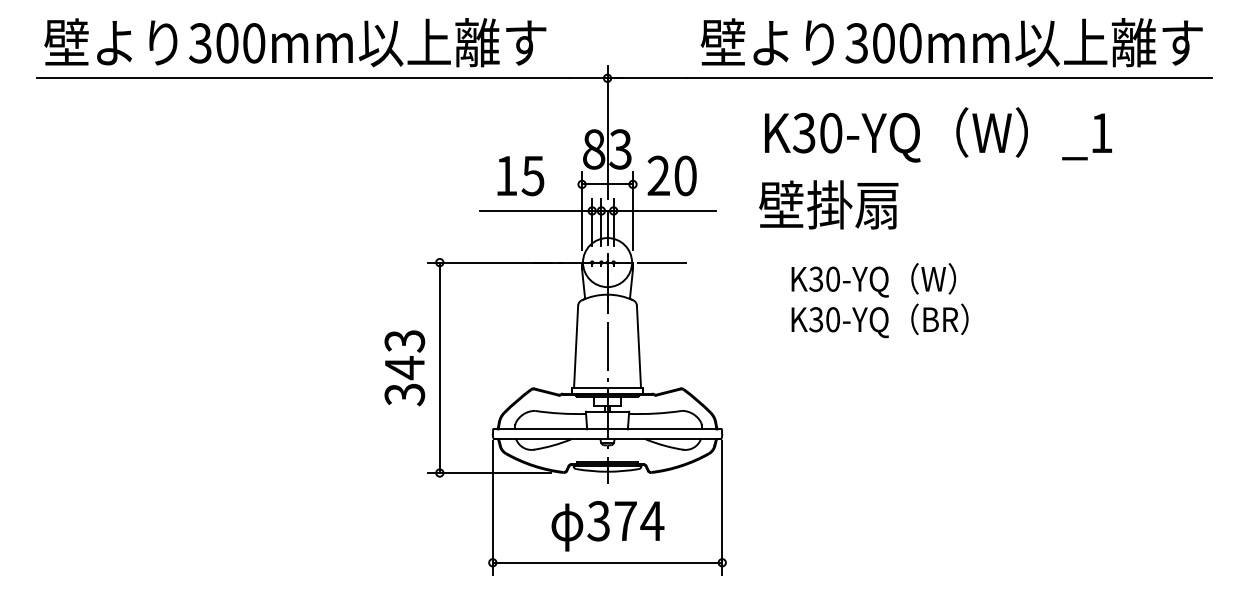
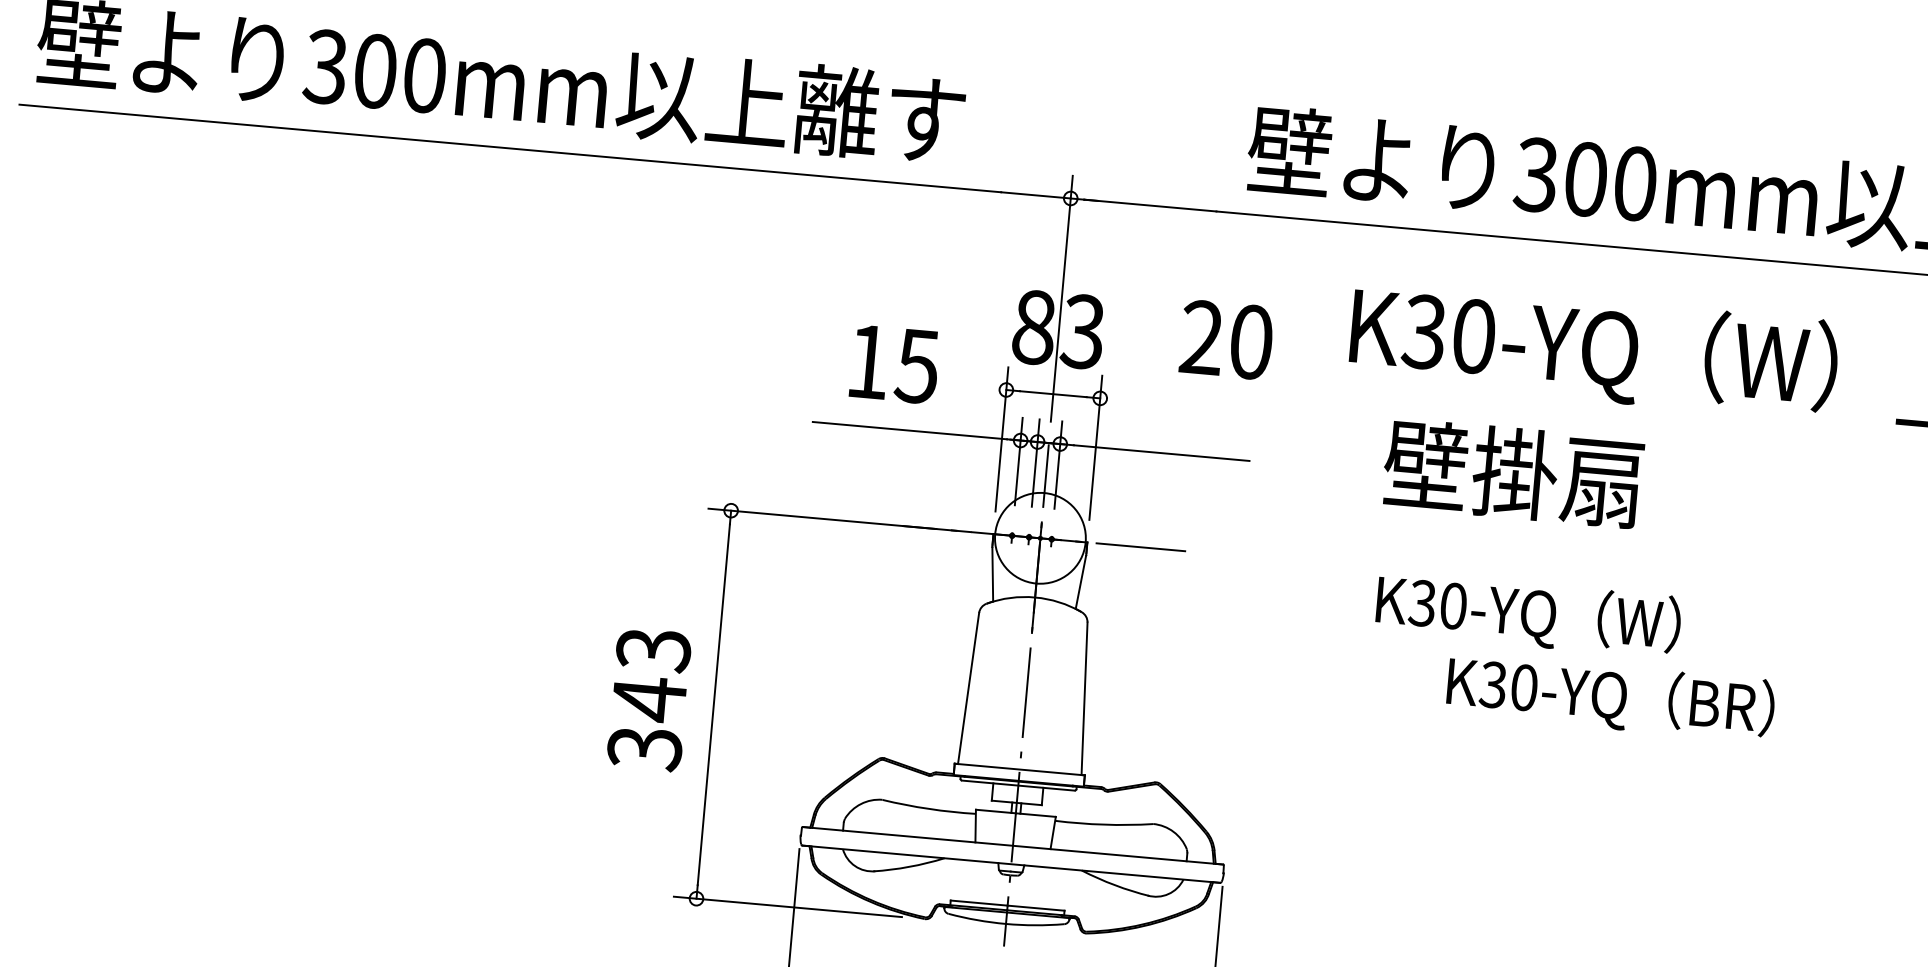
text: (671, 175) -> (1225, 339), moved
text: (828, 204) -> (1512, 472), moved
text: (879, 320) -> (1609, 696), moved

